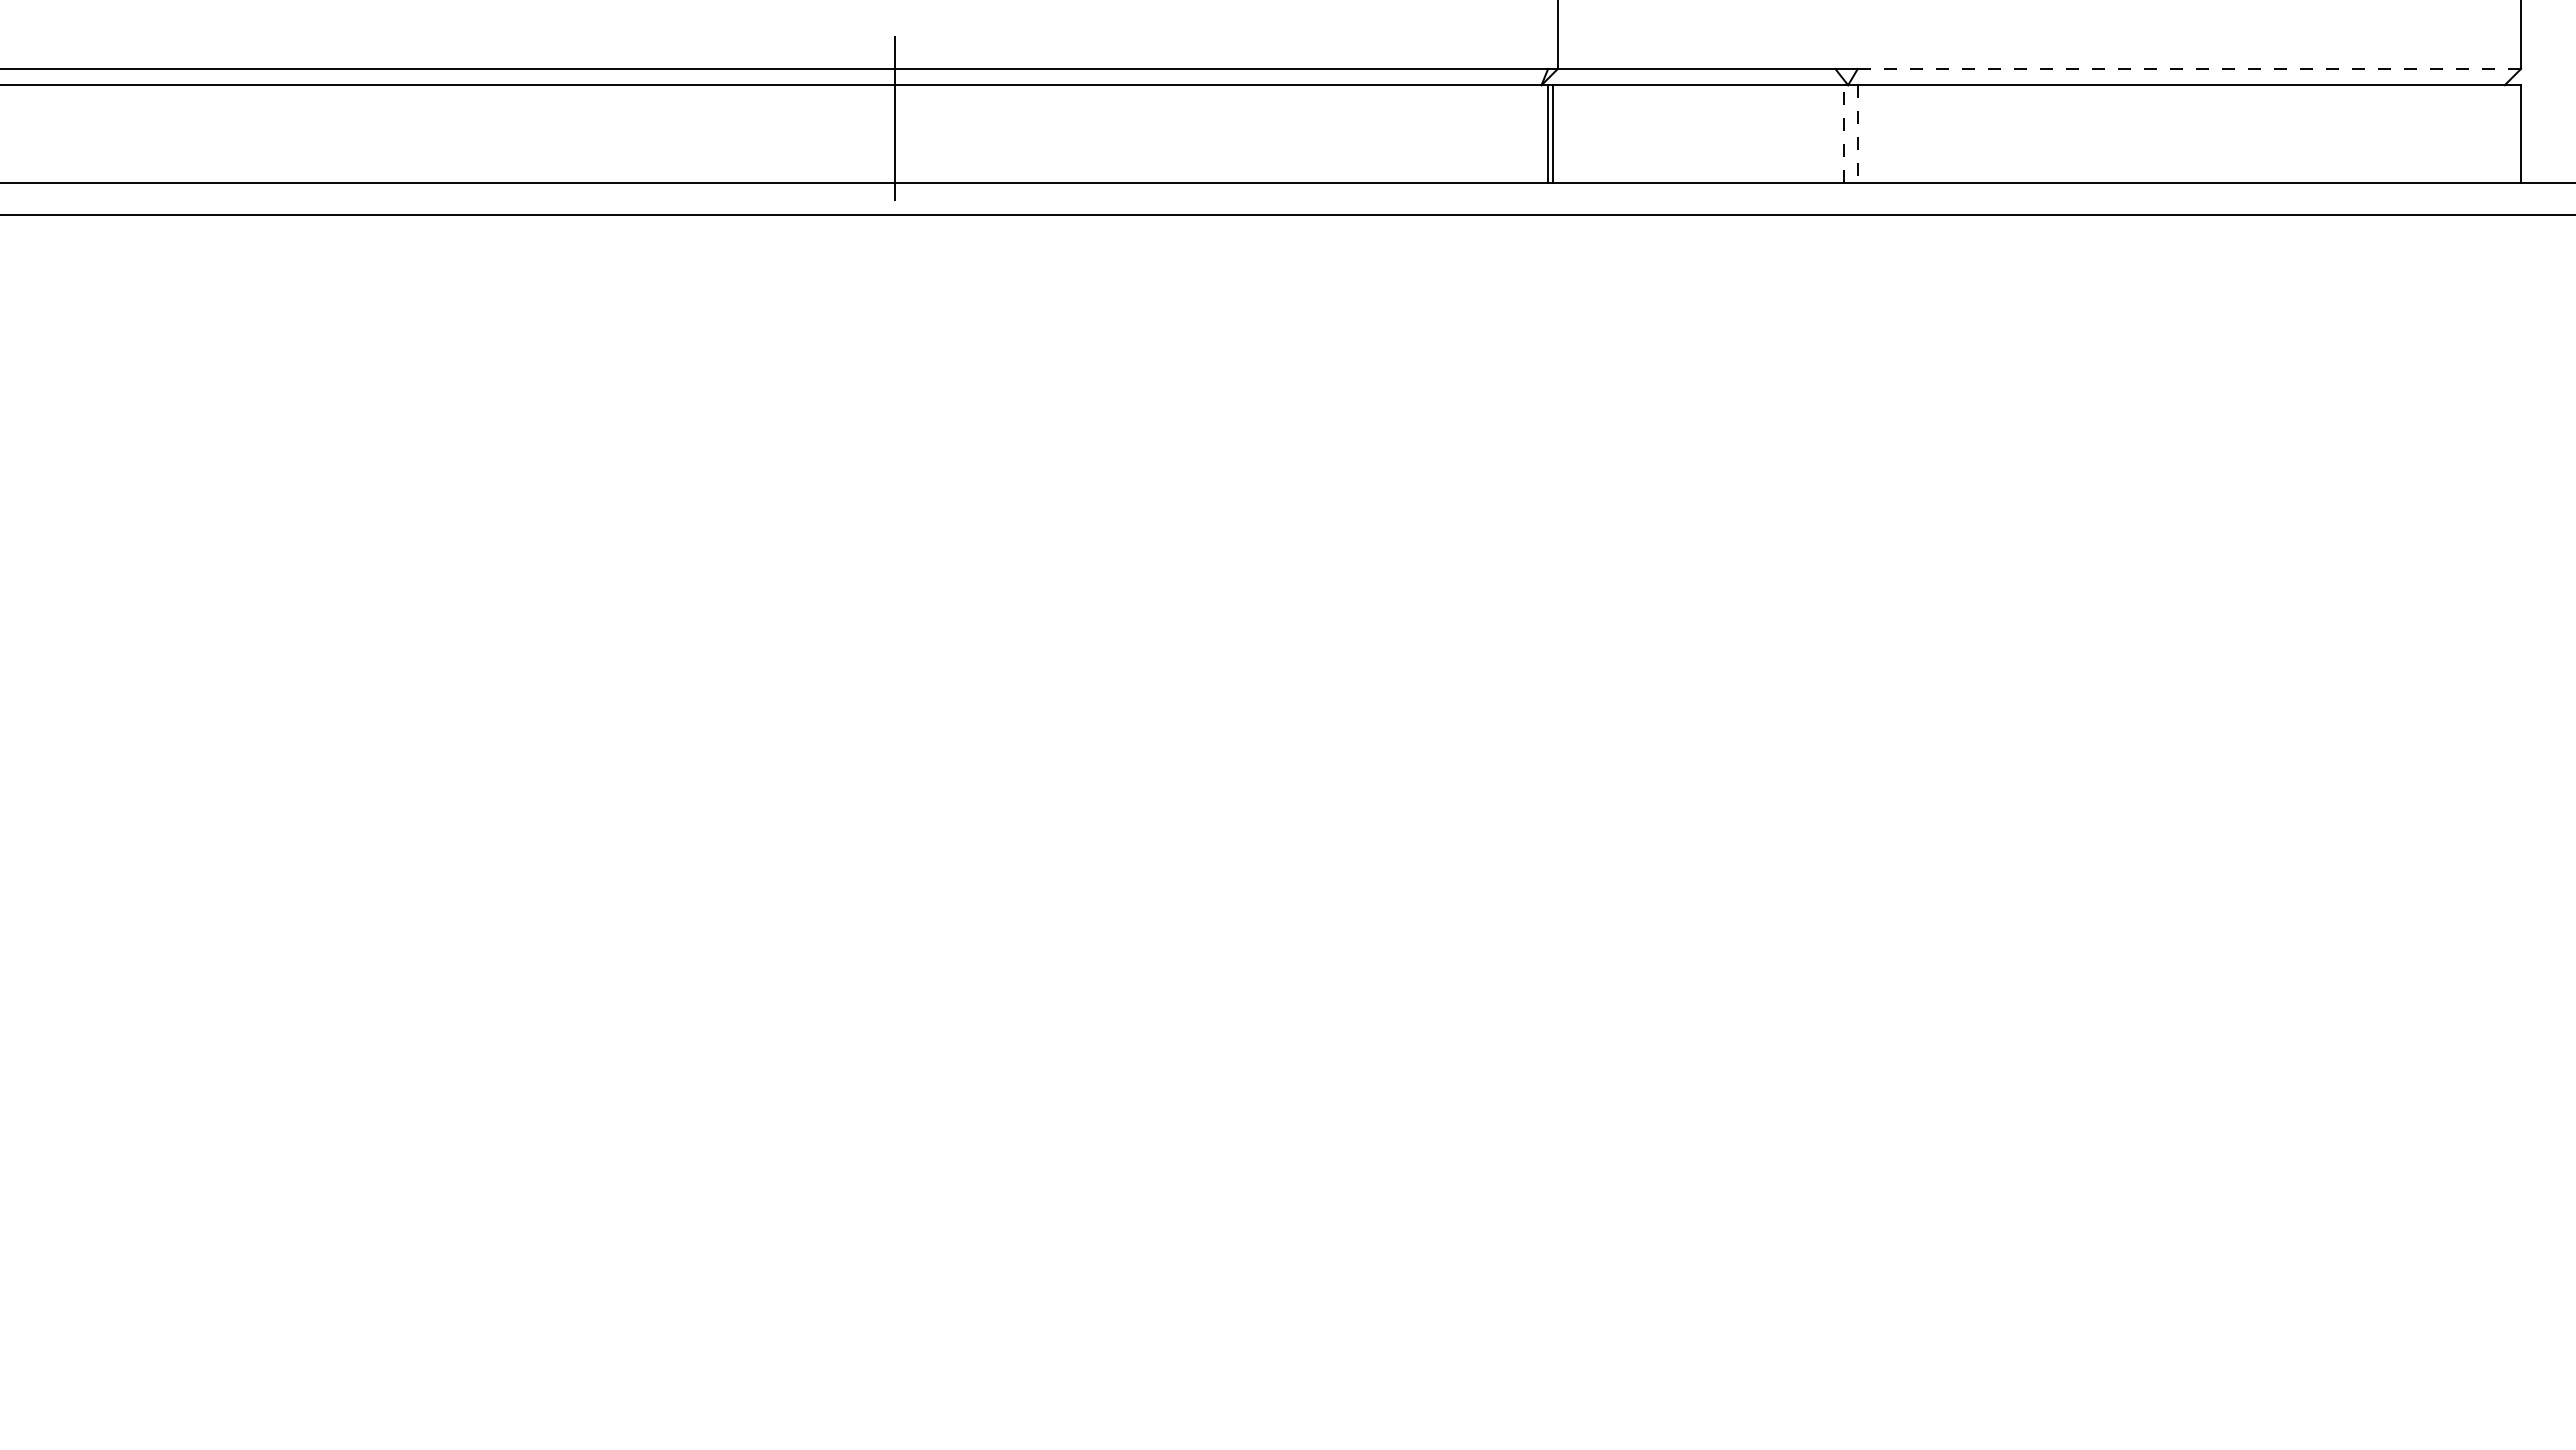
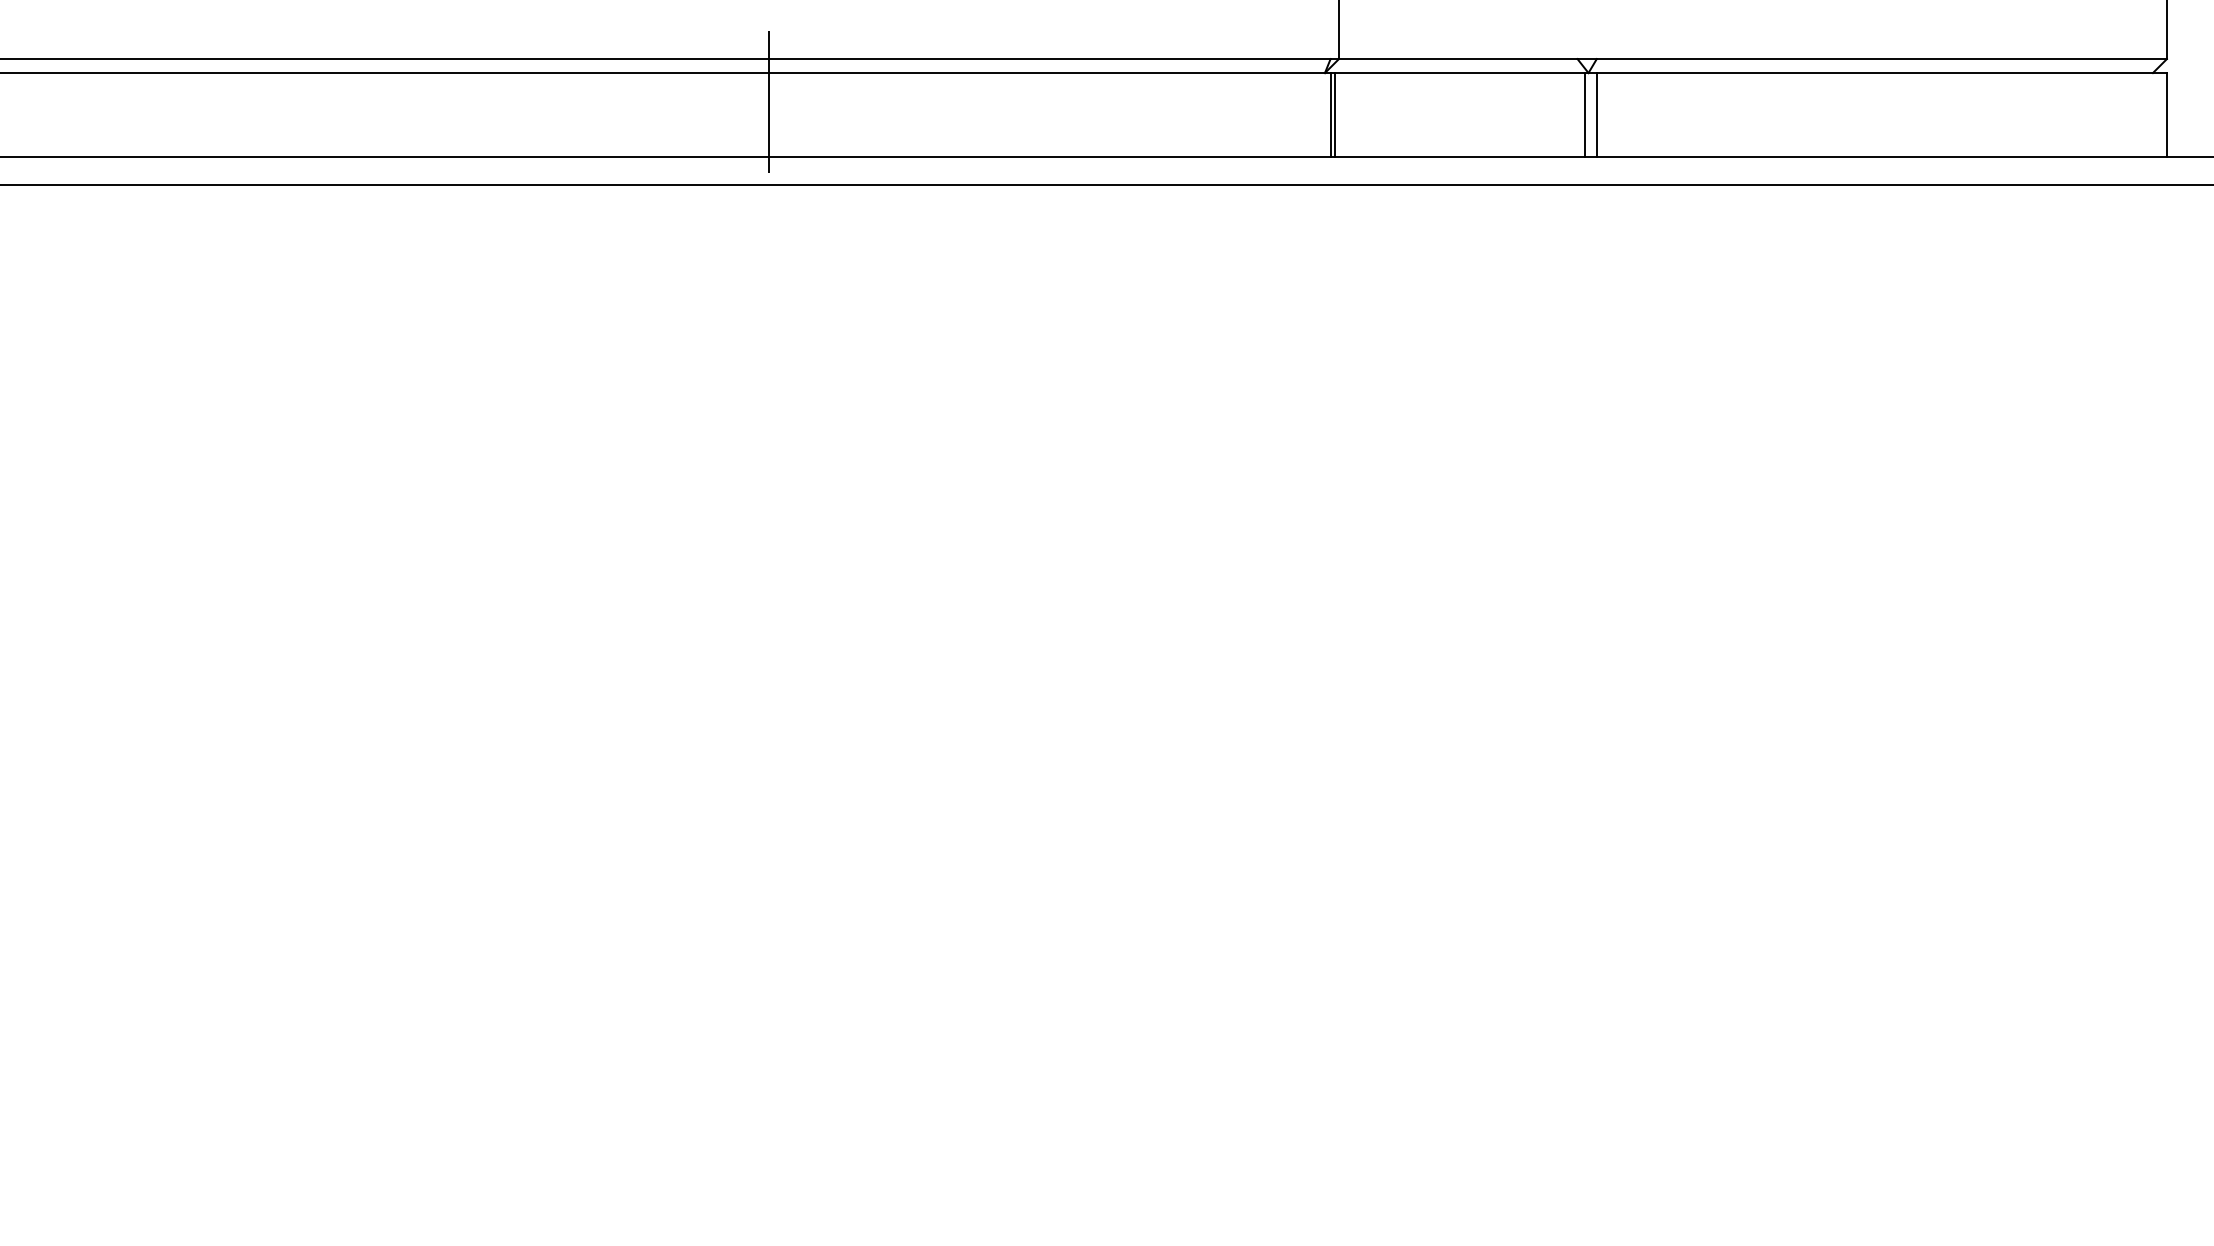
line: (2189, 68) -> (1881, 58), dashed -> solid
line: (1844, 134) -> (1585, 115), dashed -> solid
line: (1857, 134) -> (1596, 115), dashed -> solid

